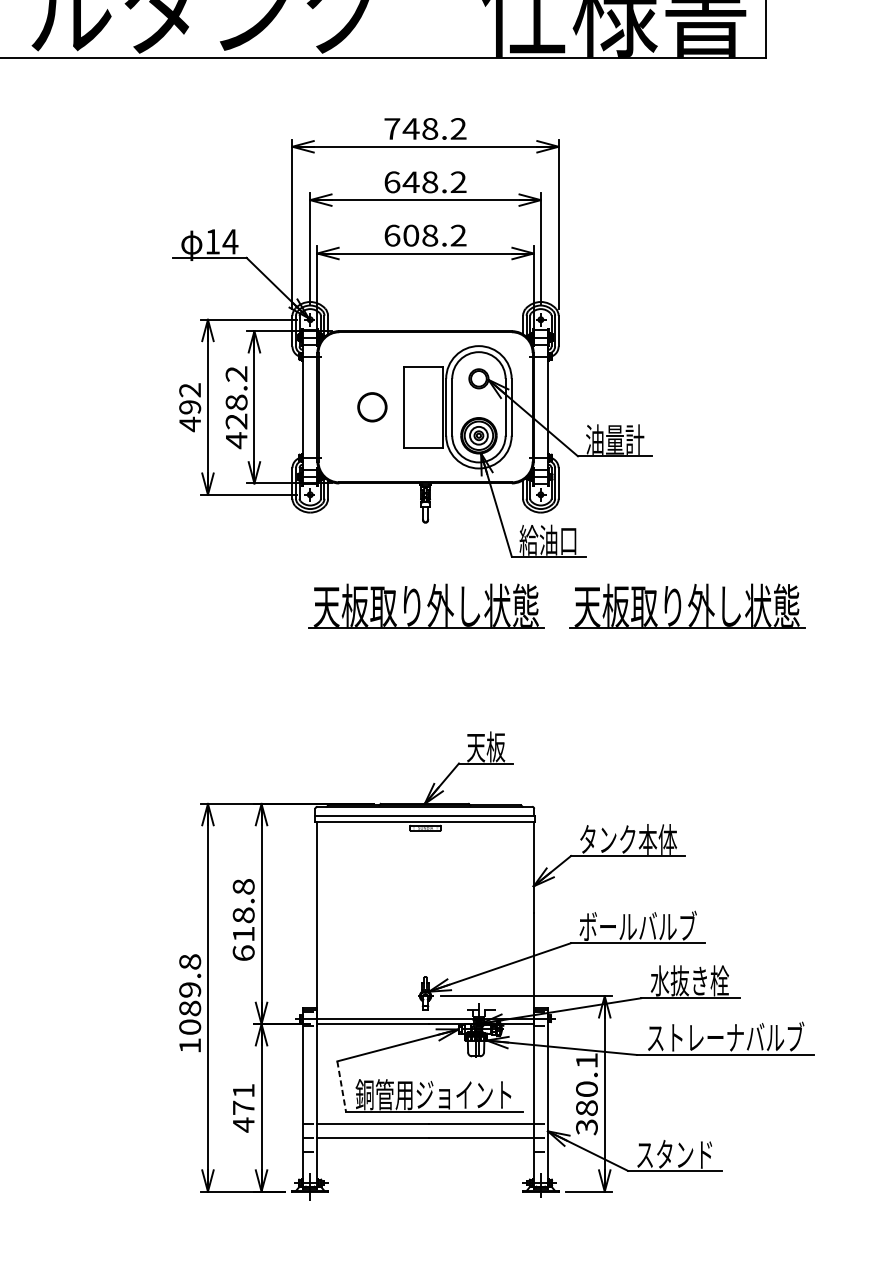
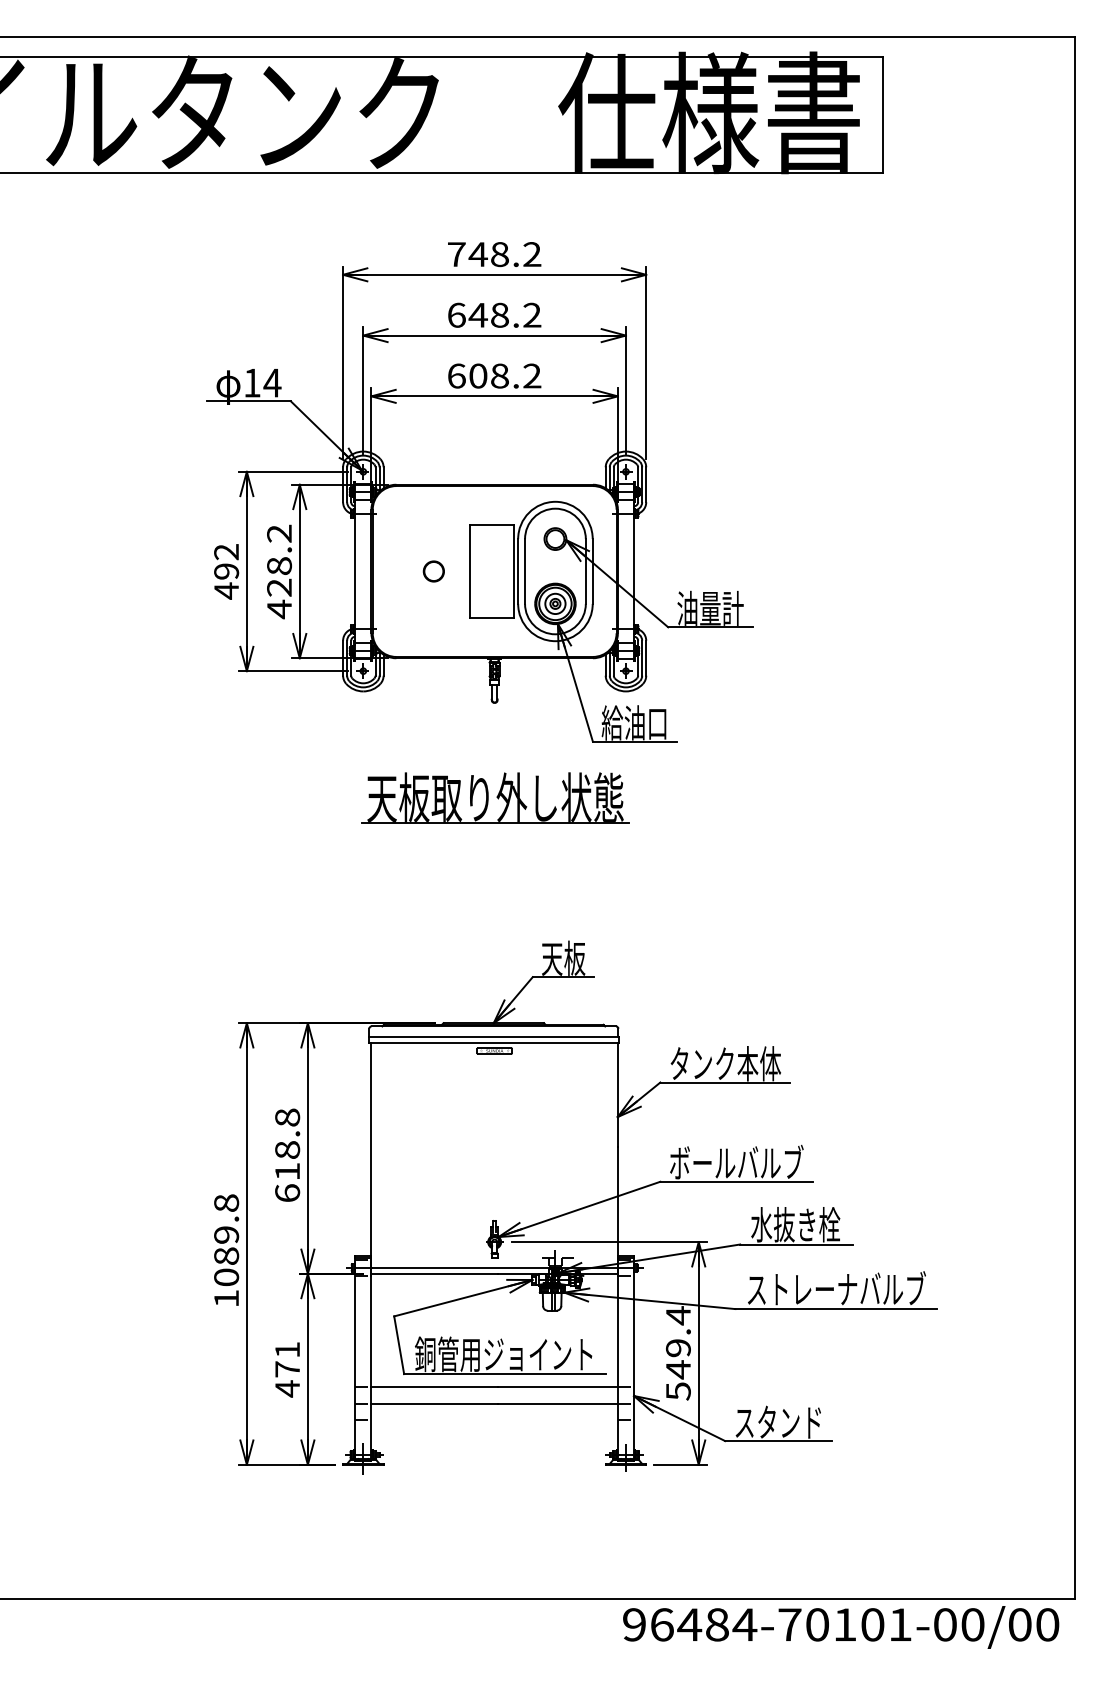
circle: (371, 407) -> (433, 571), size x0.62
part: (687, 605) -> (792, 797), removed
line: (341, 1086) -> (399, 1345), dashed -> solid
text: (586, 1093) -> (678, 1353), 380.1 -> 549.4

